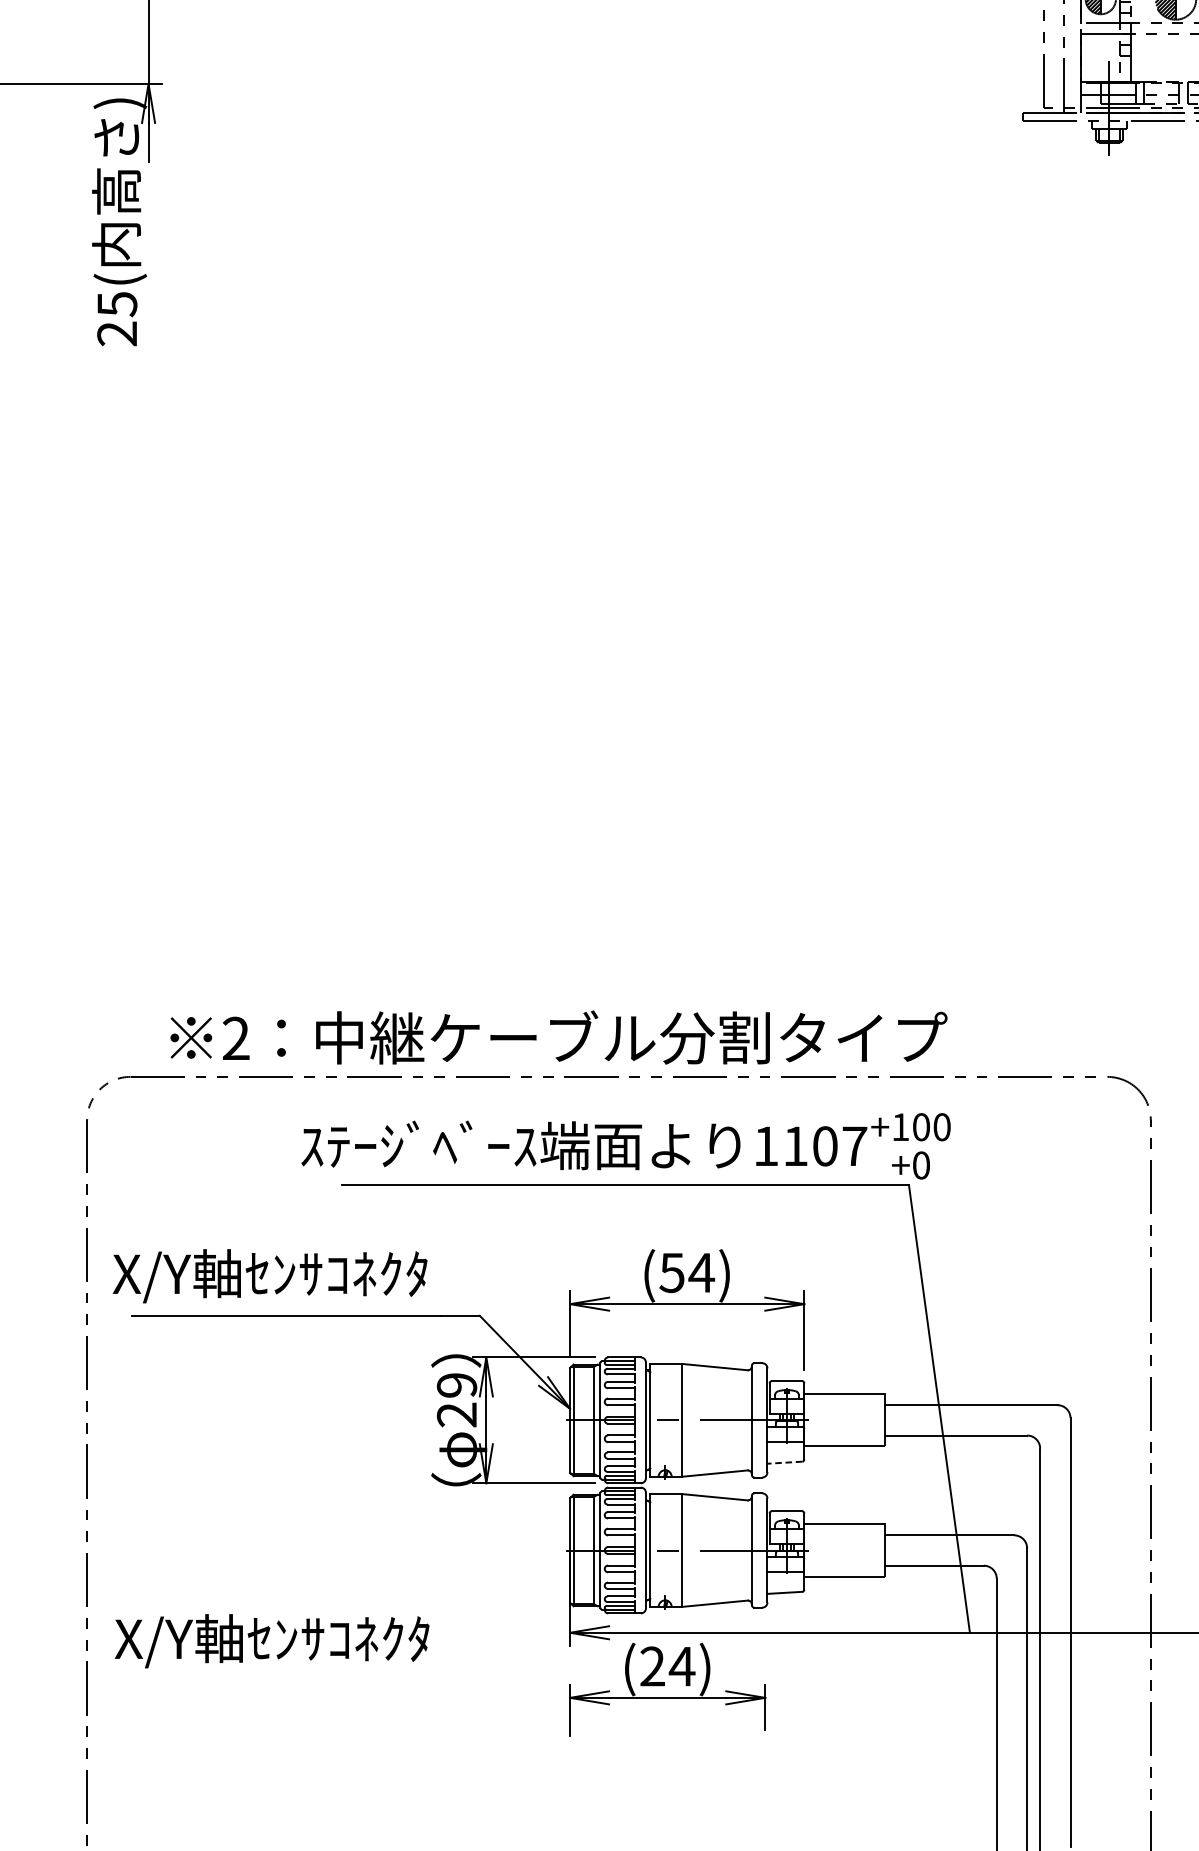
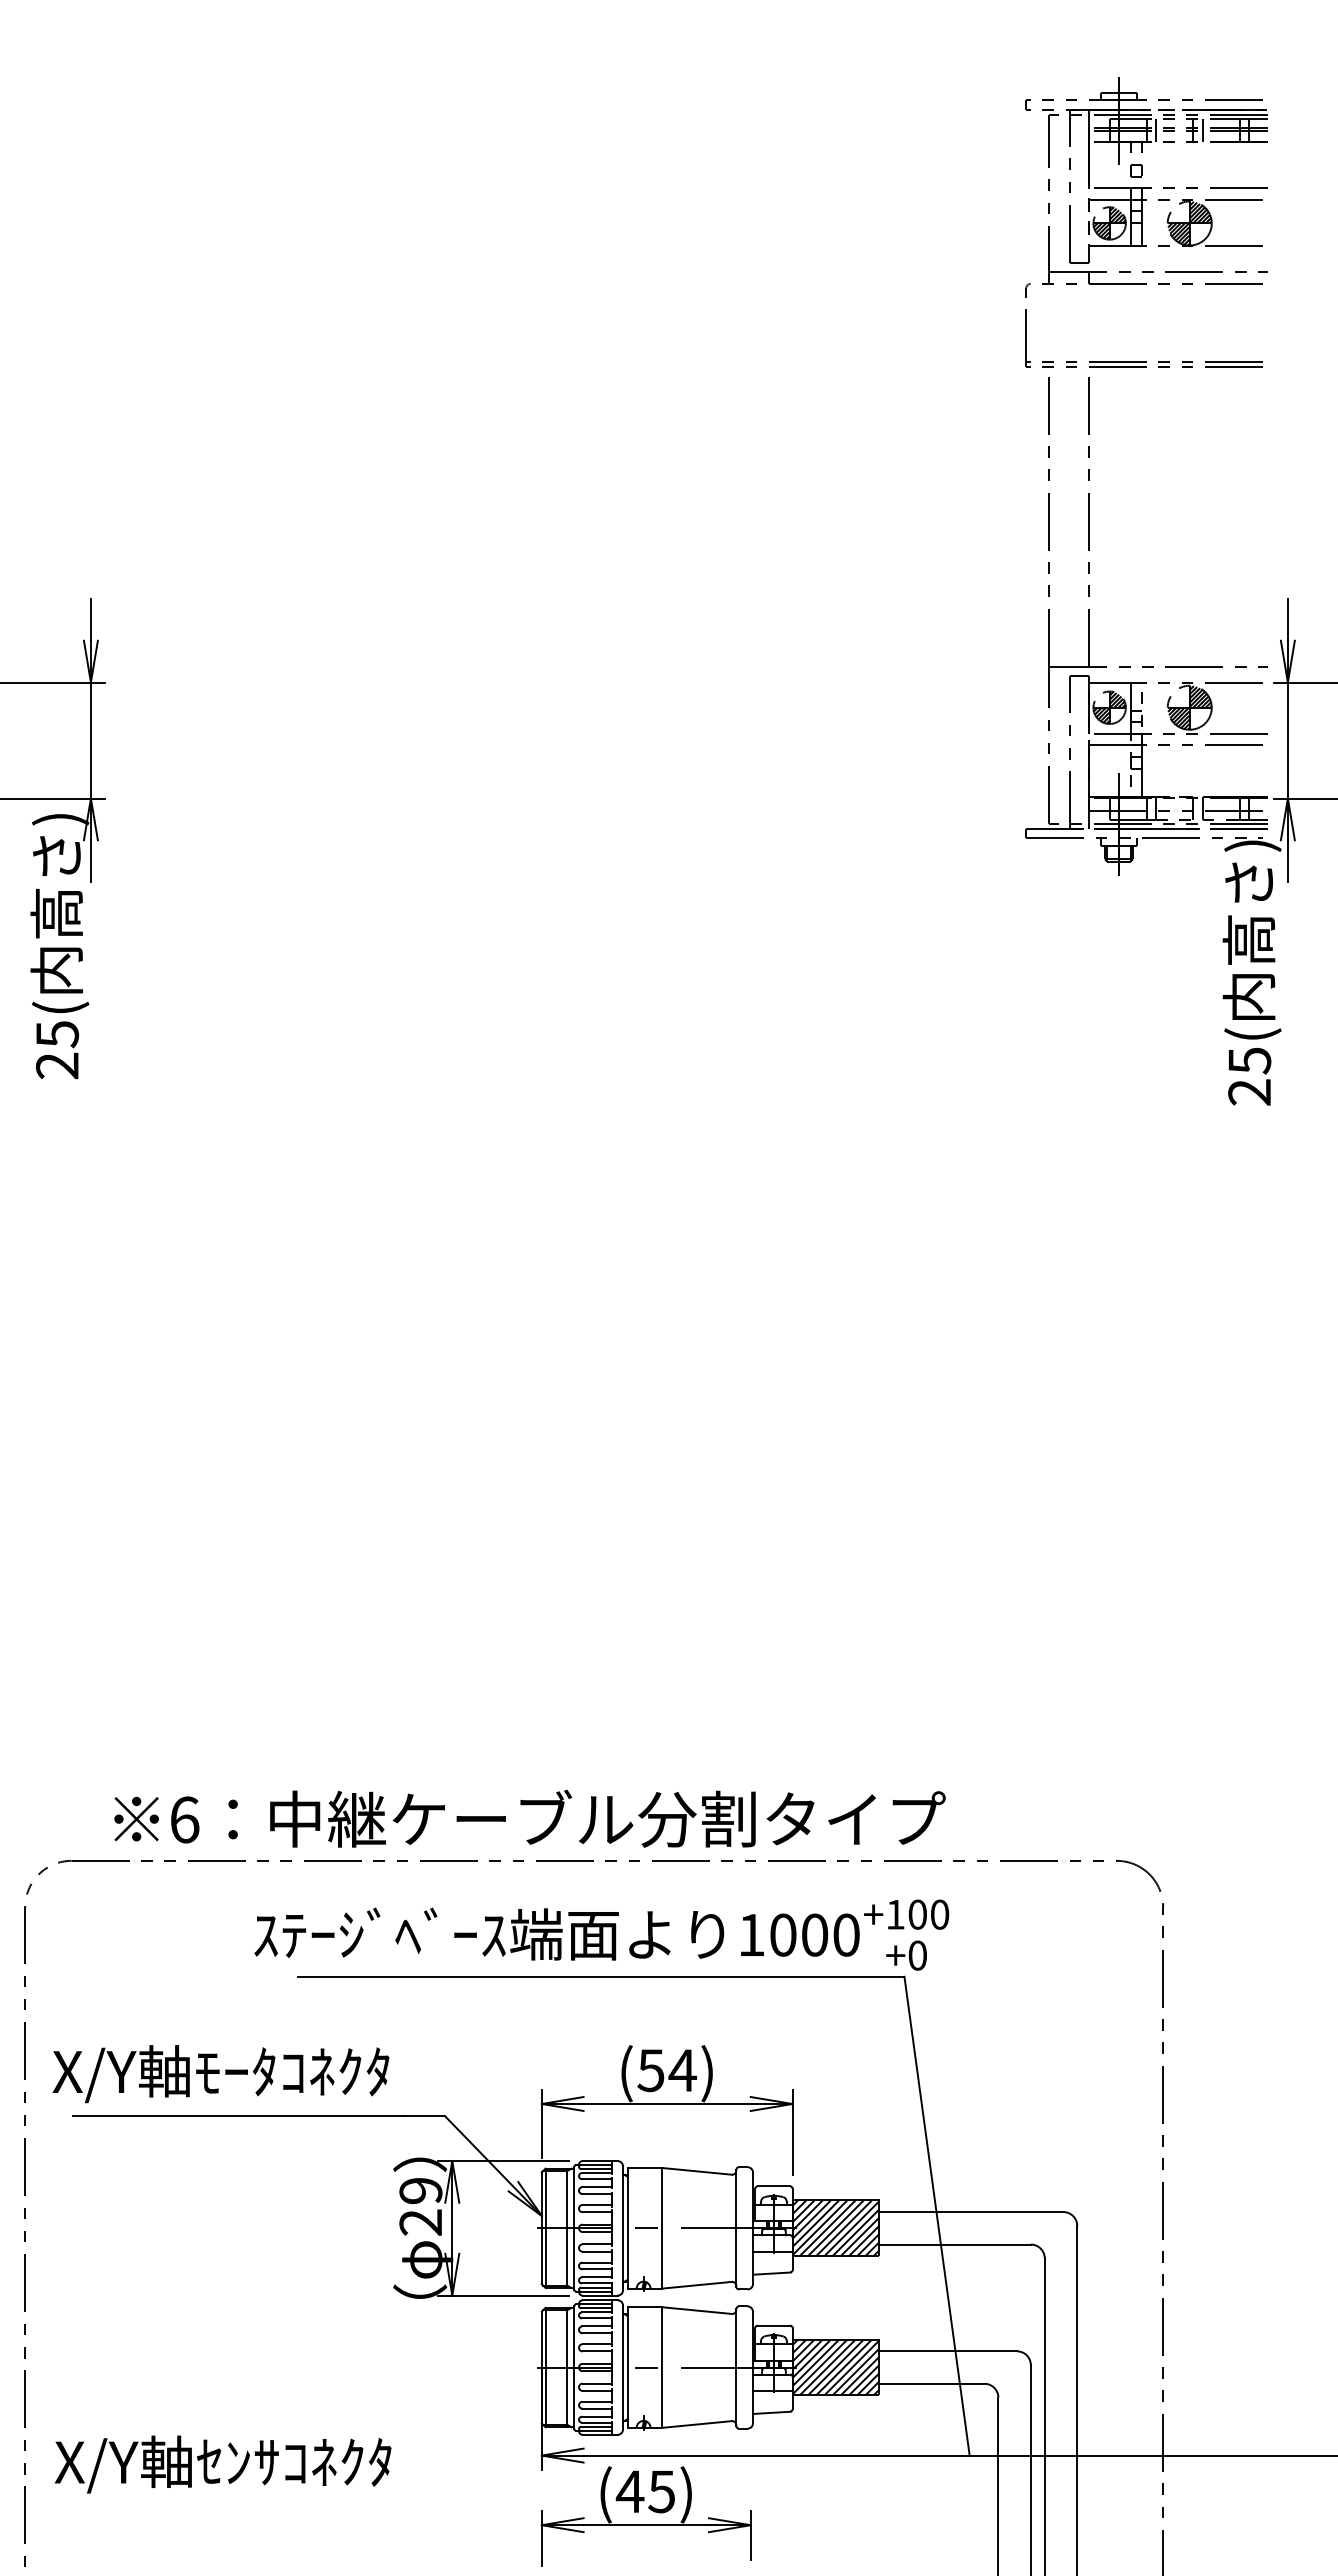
text: (236, 1038) -> (184, 1819), 2 -> 6
text: (824, 1145) -> (814, 1934), 1107 -> 1000
text: (283, 1273) -> (235, 2071), X/Y軸ｾﾝｻｺﾈｸﾀ -> X/Y軸ﾓｰﾀｺﾈｸﾀ
hatch: (844, 1420) -> (835, 2228), added
line: (784, 1462) -> (771, 2273), dashed -> solid
hatch: (844, 1550) -> (835, 2367), added
text: (666, 1666) -> (645, 2491), (24) -> (45)

